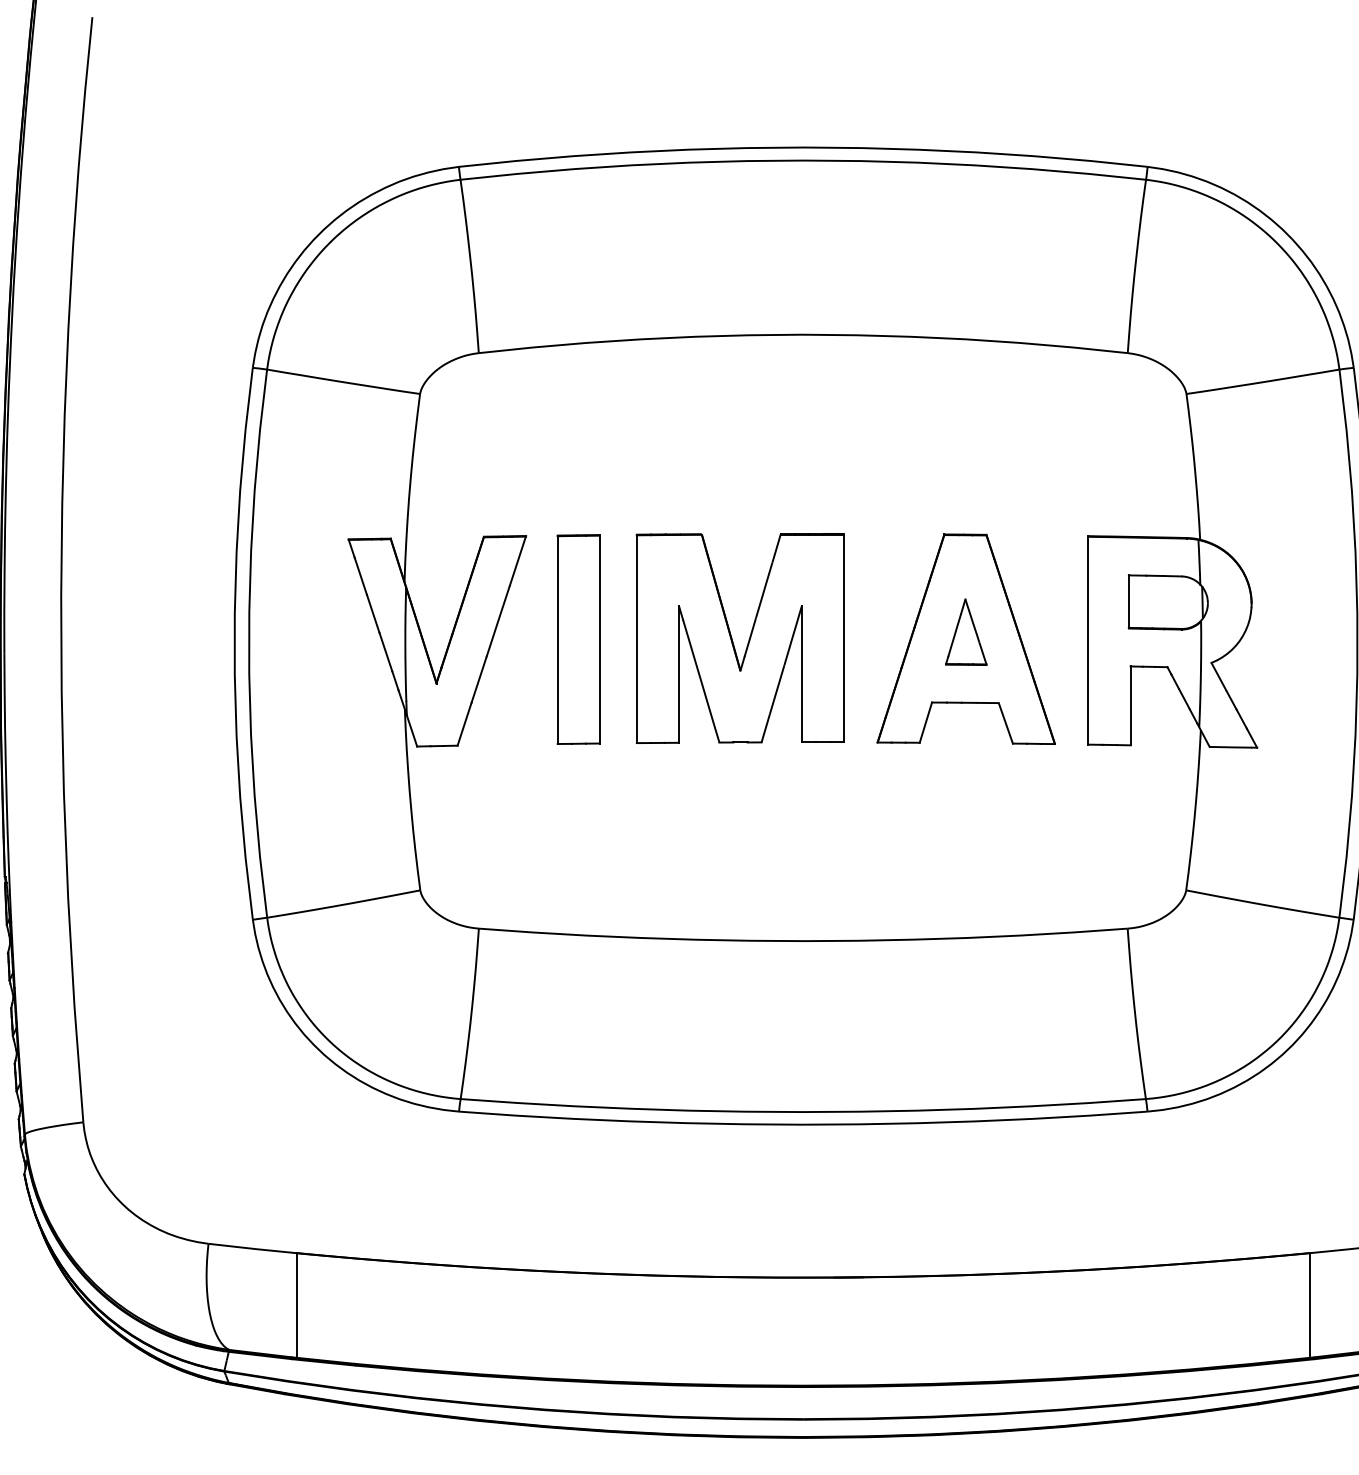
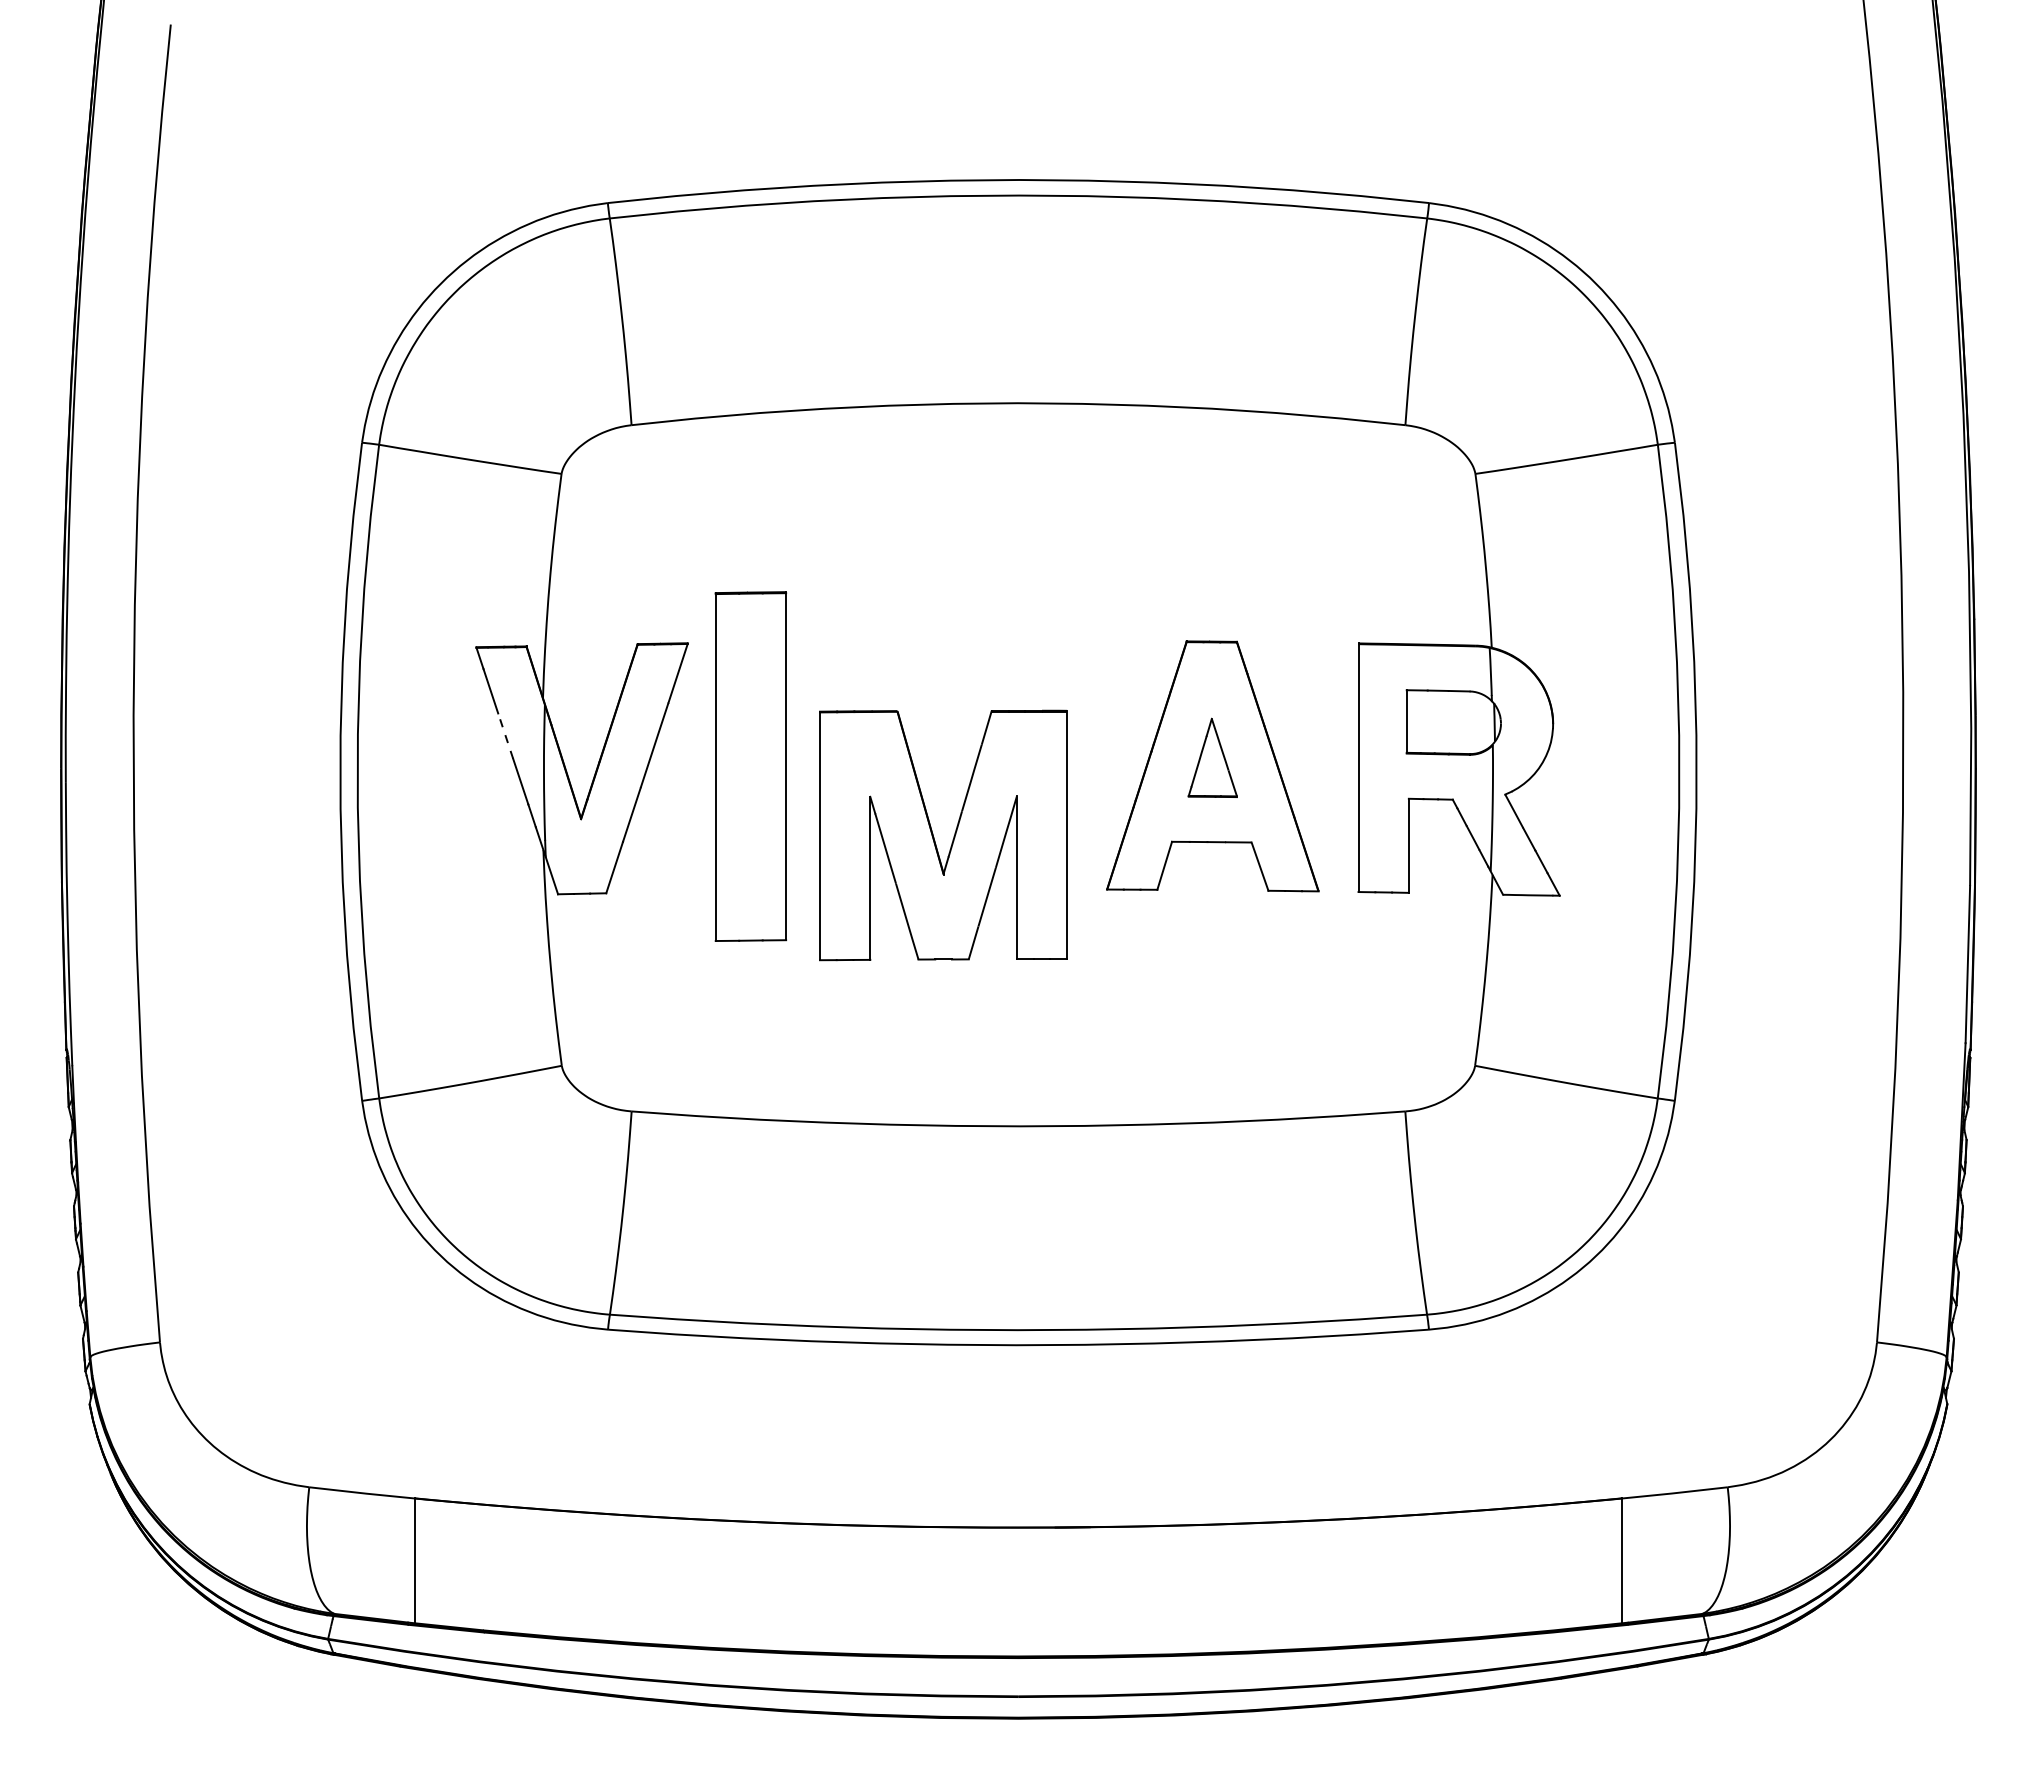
line: (373, 614) -> (505, 736), solid -> dashed
part: (578, 639) -> (750, 766), size x1.4
part: (732, 640) -> (934, 837), moved

